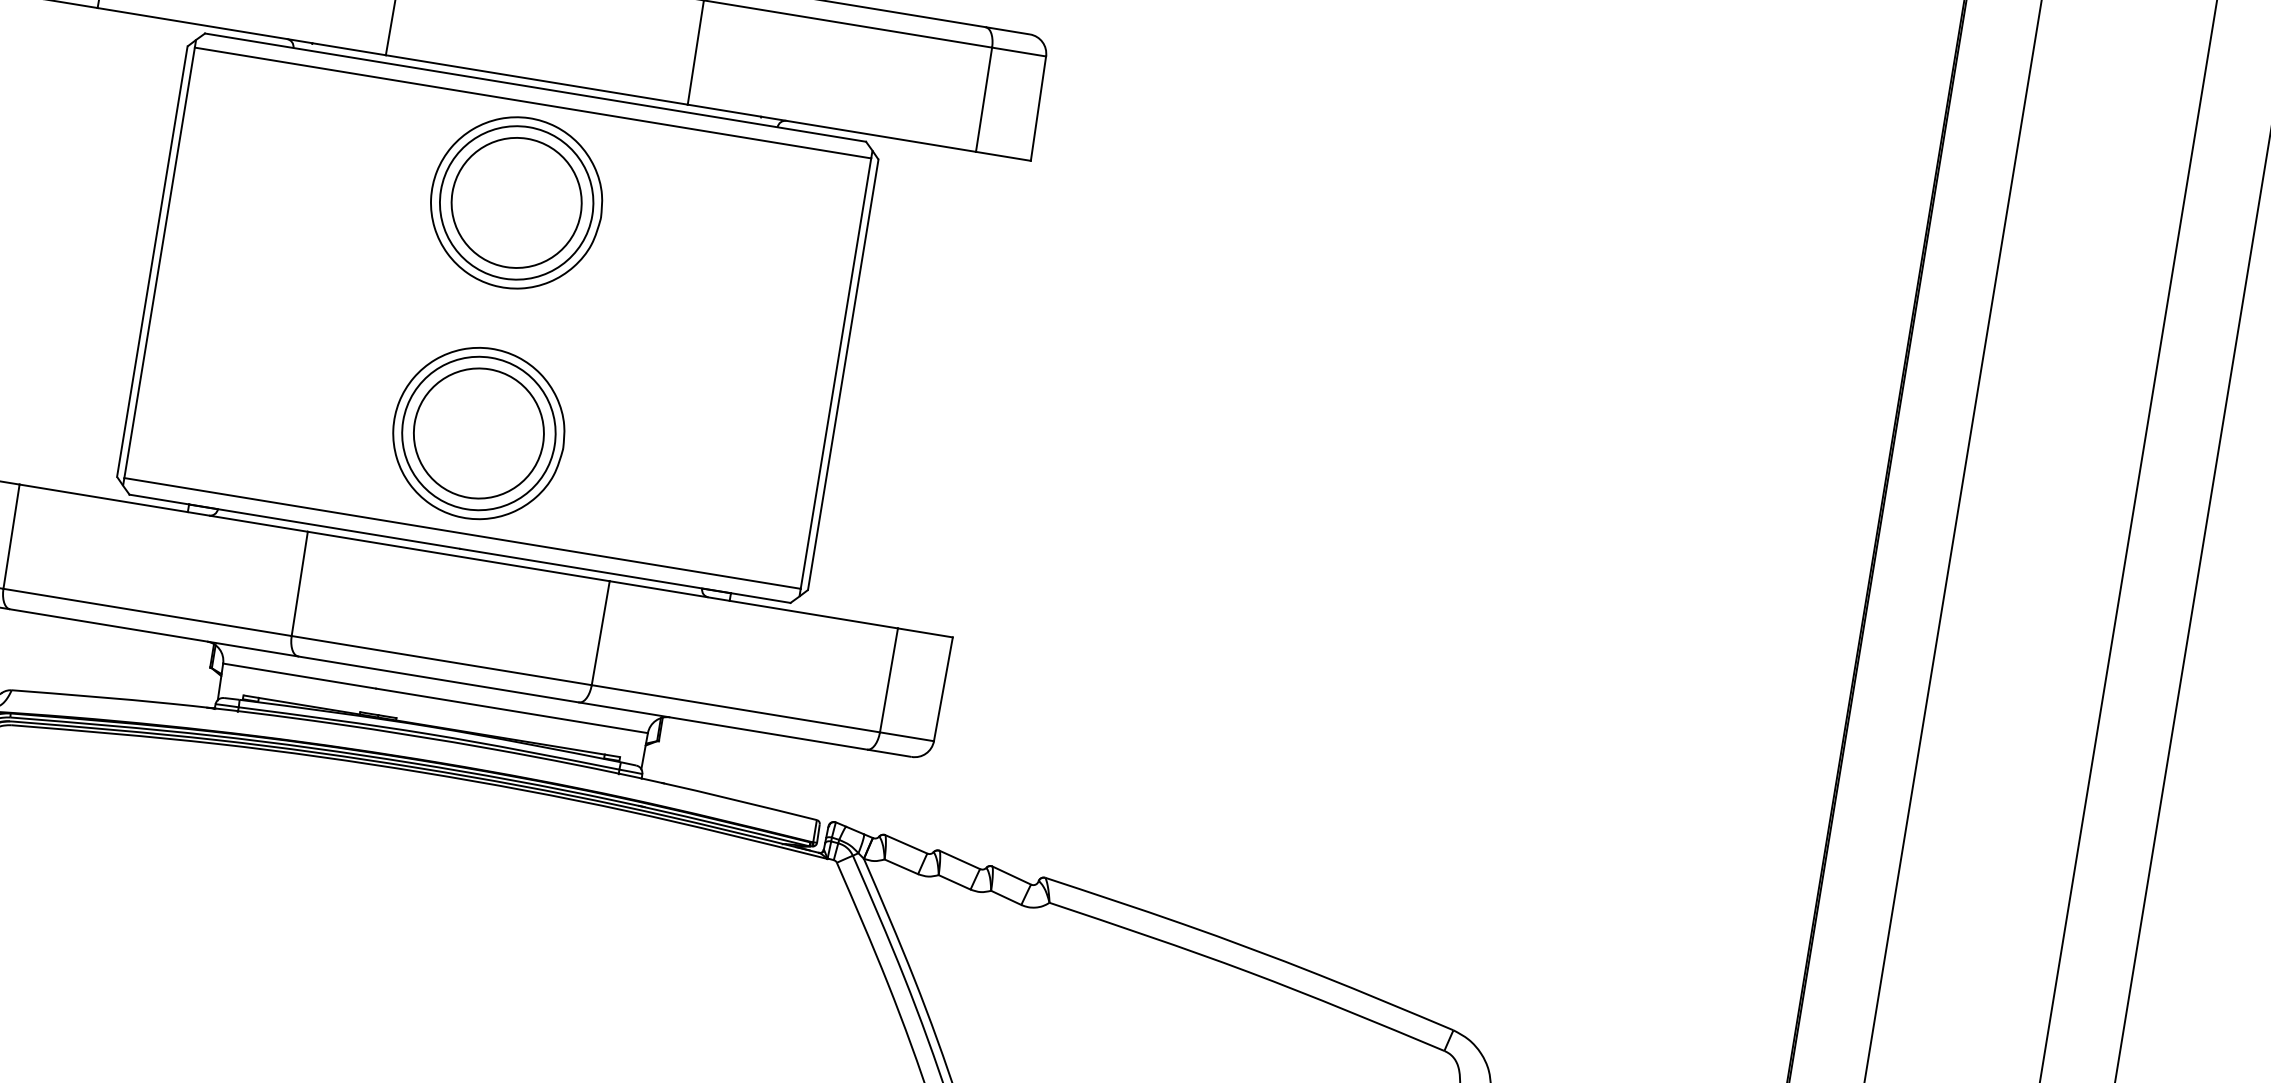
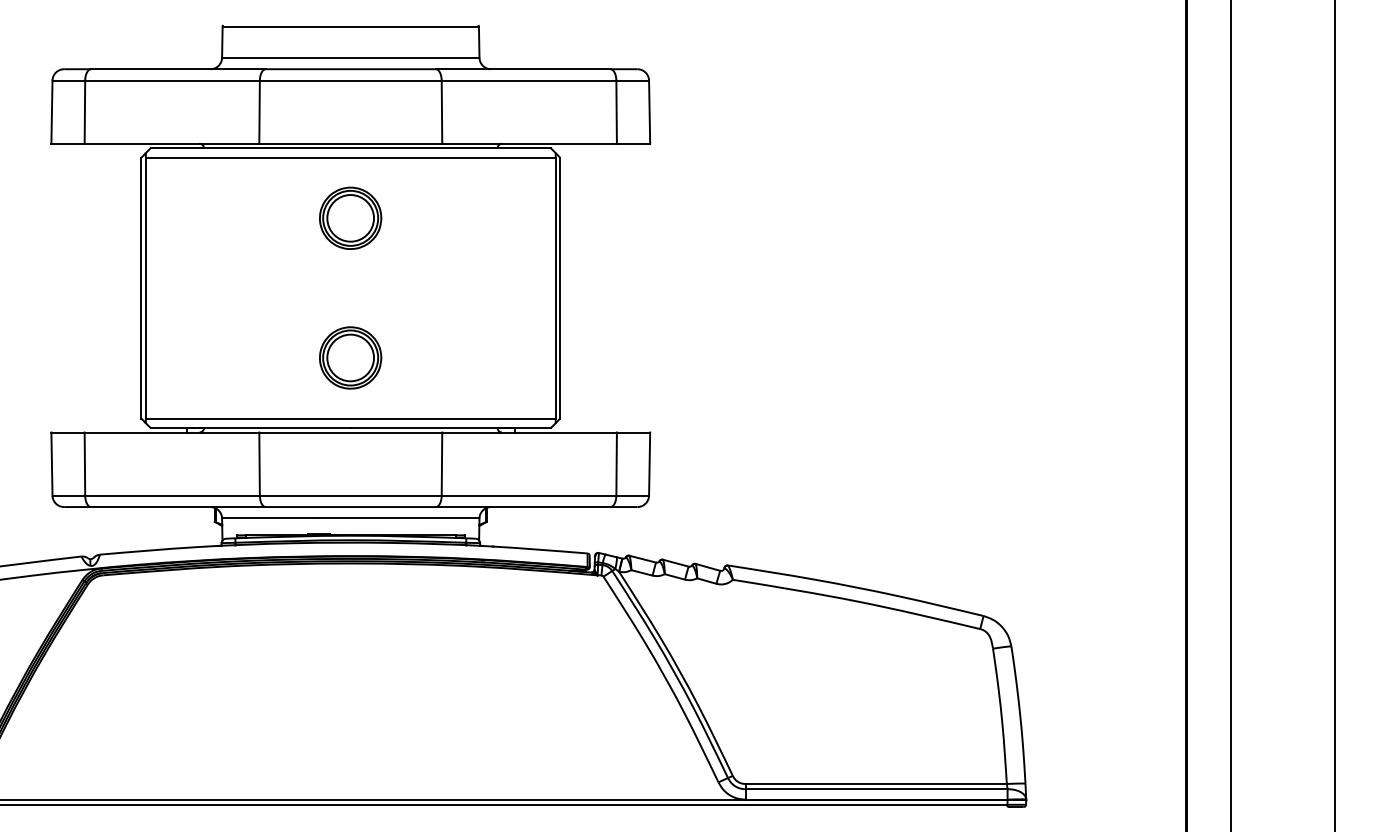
part: (516, 203) -> (350, 218), size x0.6
part: (478, 432) -> (350, 357), size x0.6

